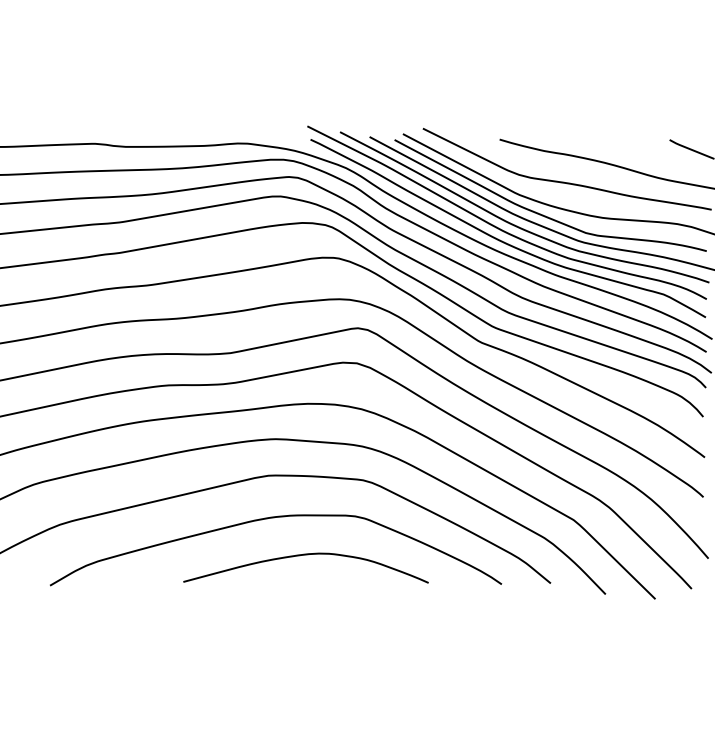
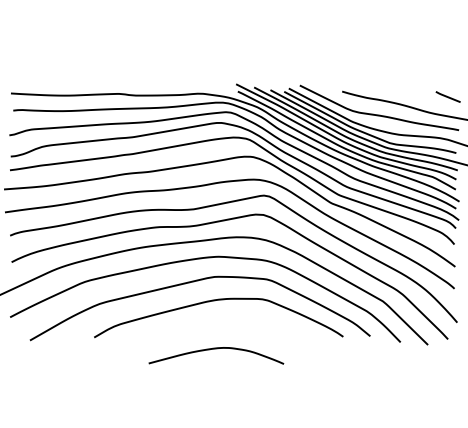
curve: (306, 556) -> (216, 349), moved

